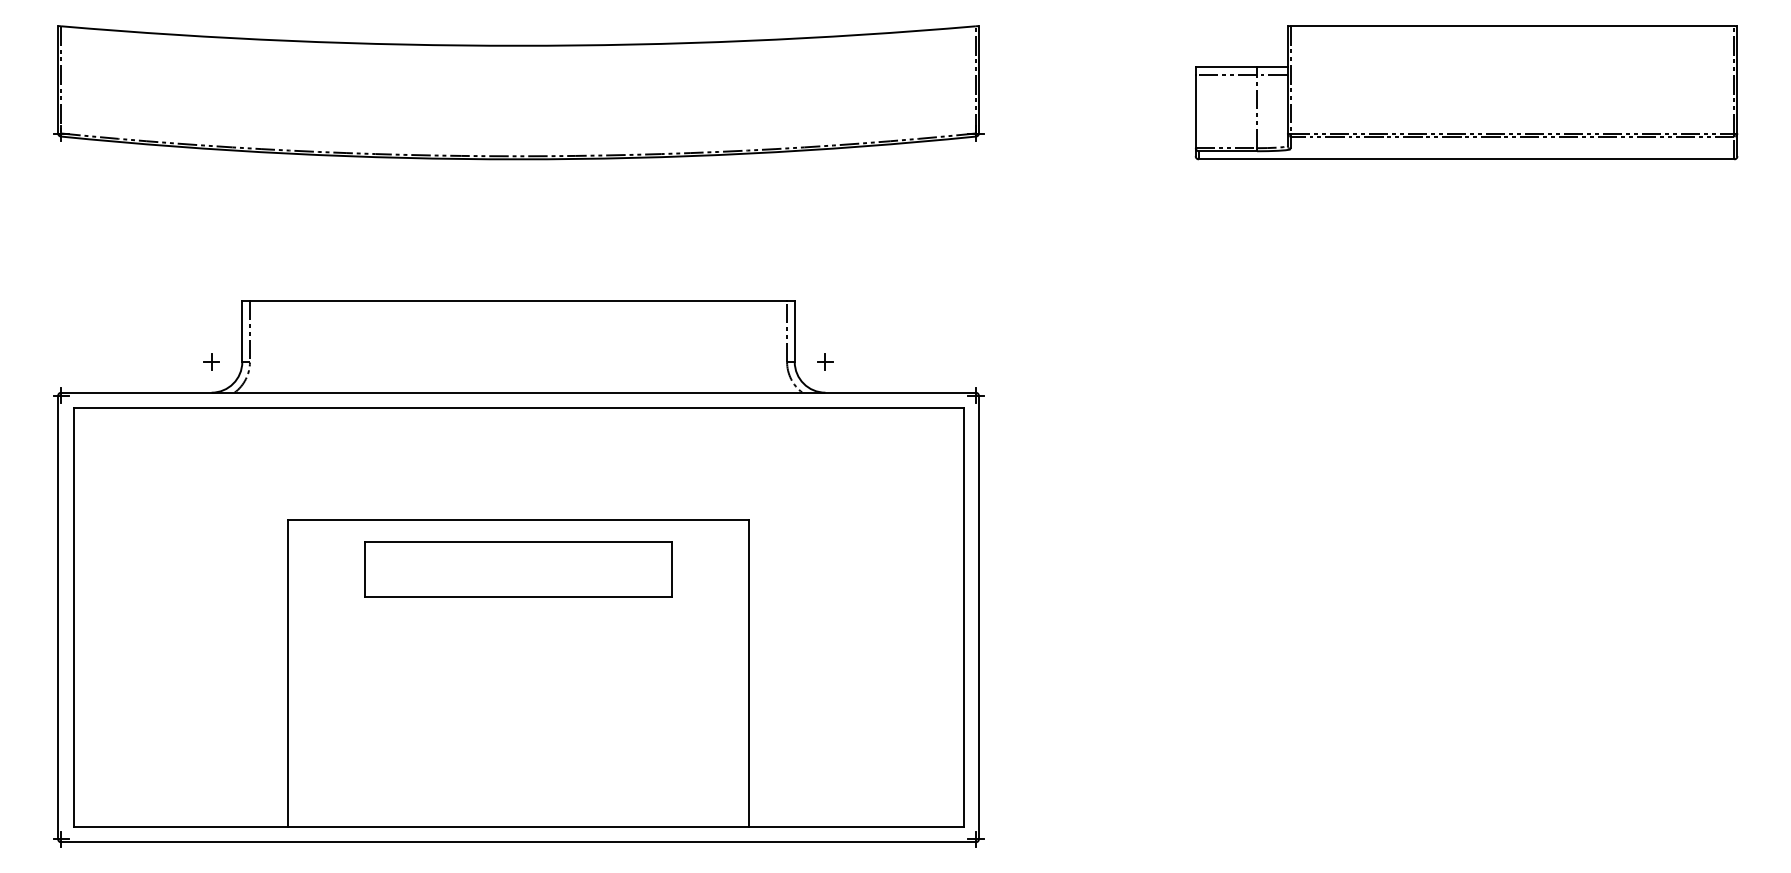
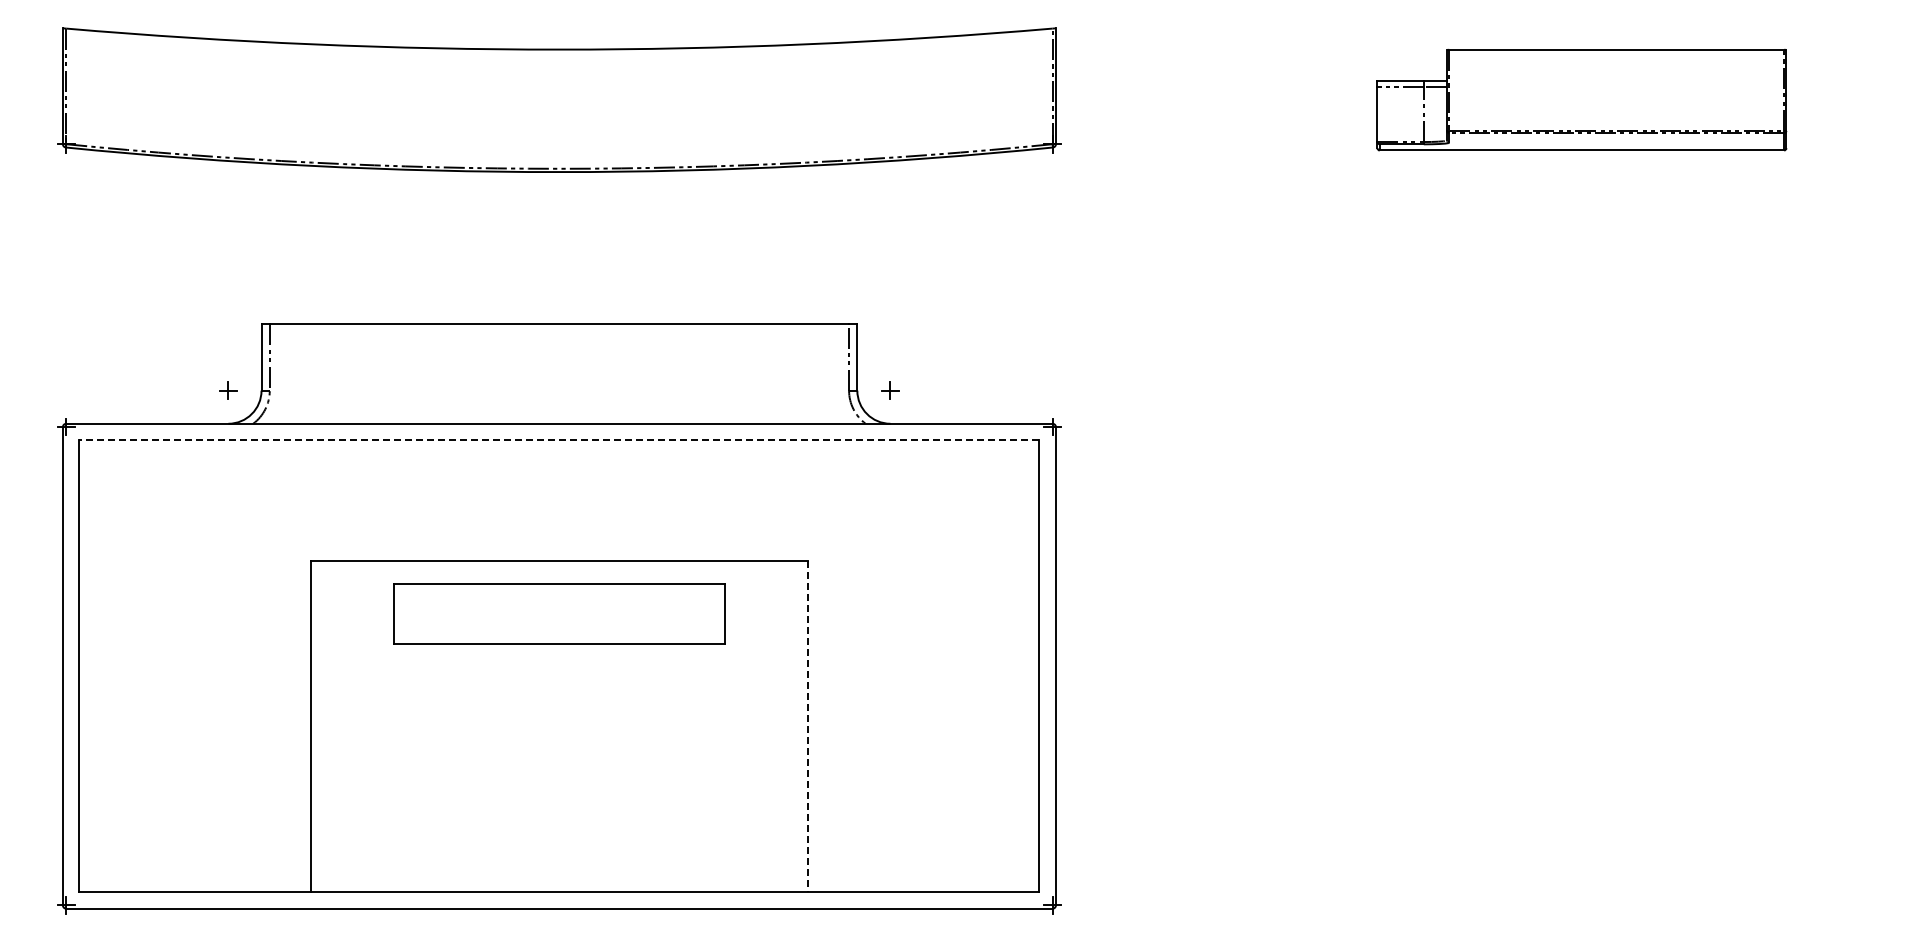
part: (1466, 92) -> (1581, 99), size x0.7
line: (518, 408) -> (559, 440), solid -> dashed
line: (748, 673) -> (807, 726), solid -> dashed

